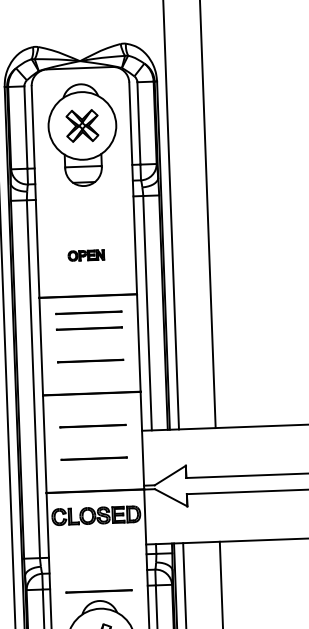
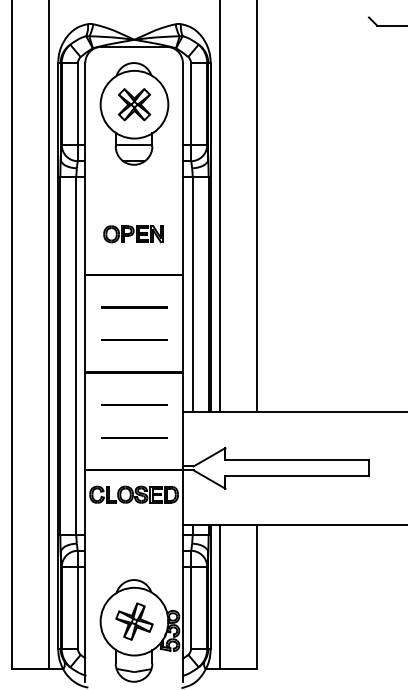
part: (86, 255) -> (133, 234), size x1.67
line: (89, 312) -> (134, 291), removed
line: (99, 591) -> (134, 570), removed

